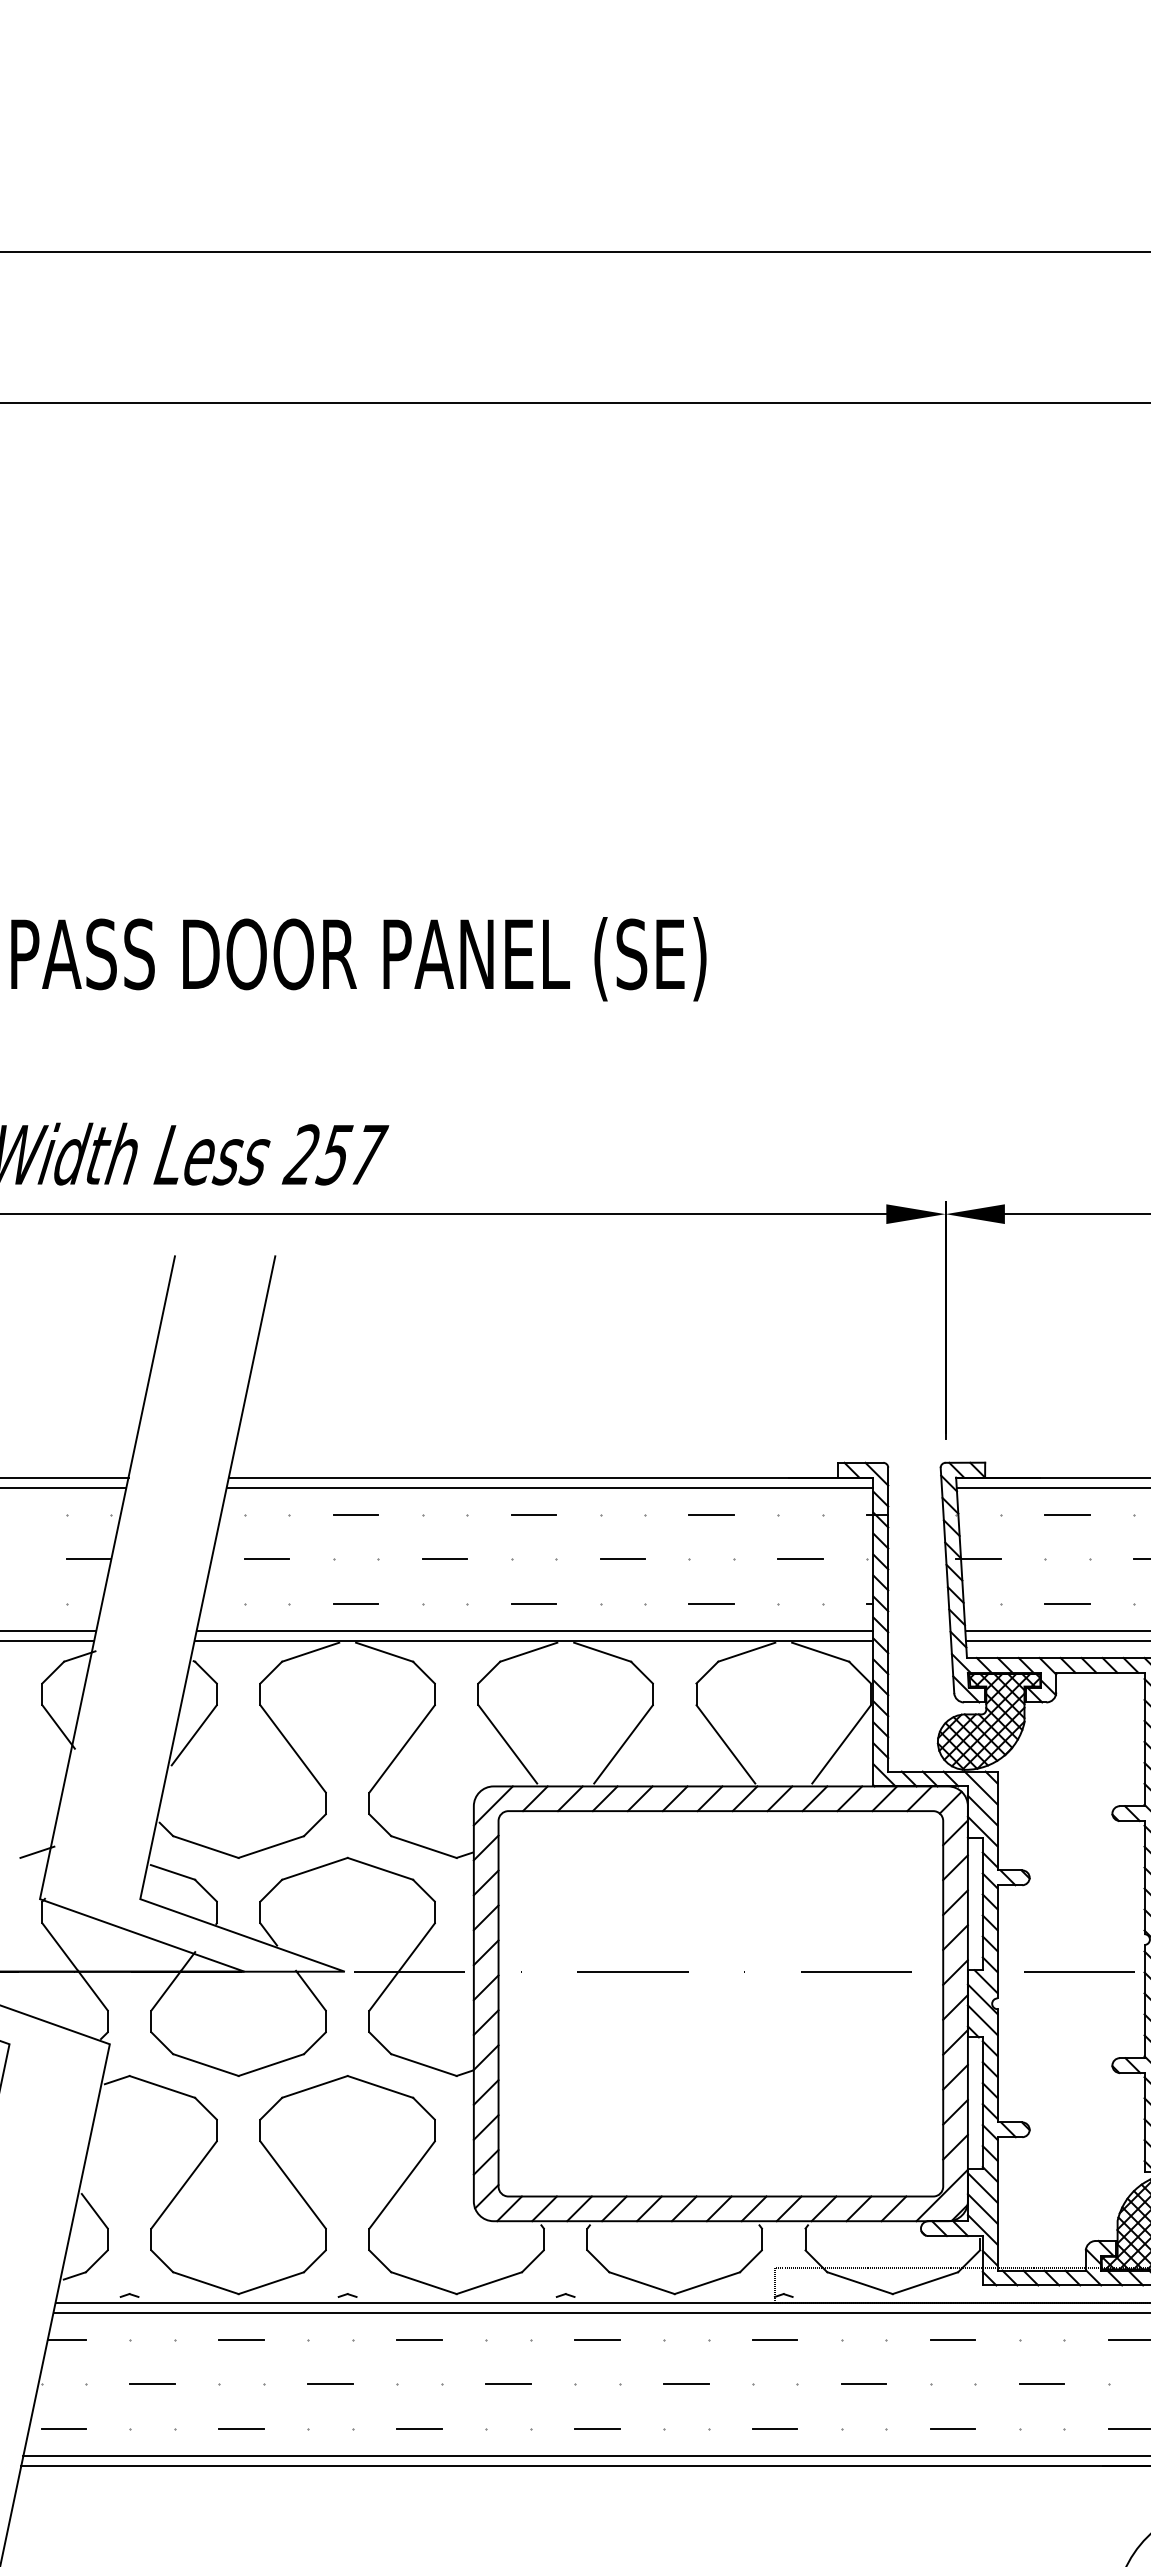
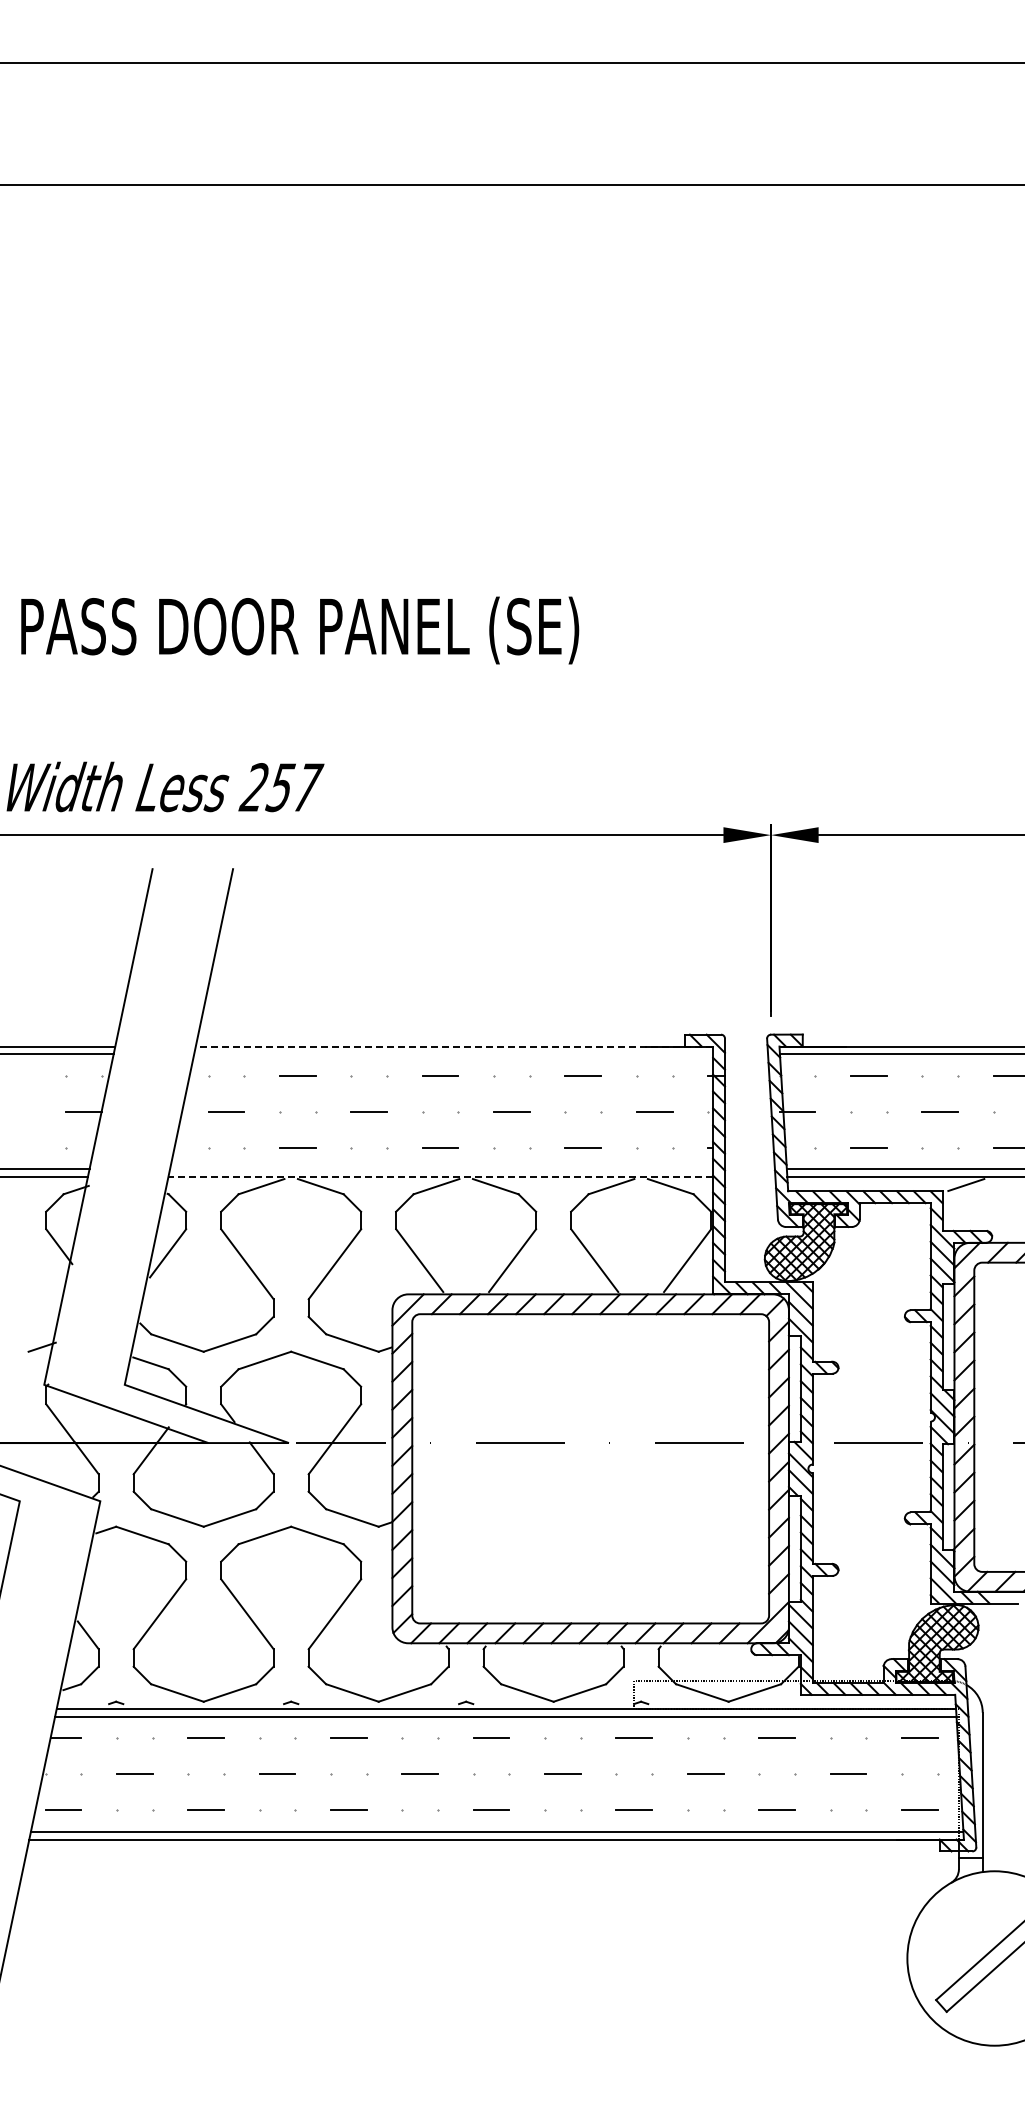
line: (551, 1477) -> (454, 1046), solid -> dashed
line: (549, 1487) -> (453, 1054), removed
line: (534, 1630) -> (441, 1169), removed
line: (533, 1640) -> (440, 1177), solid -> dashed

